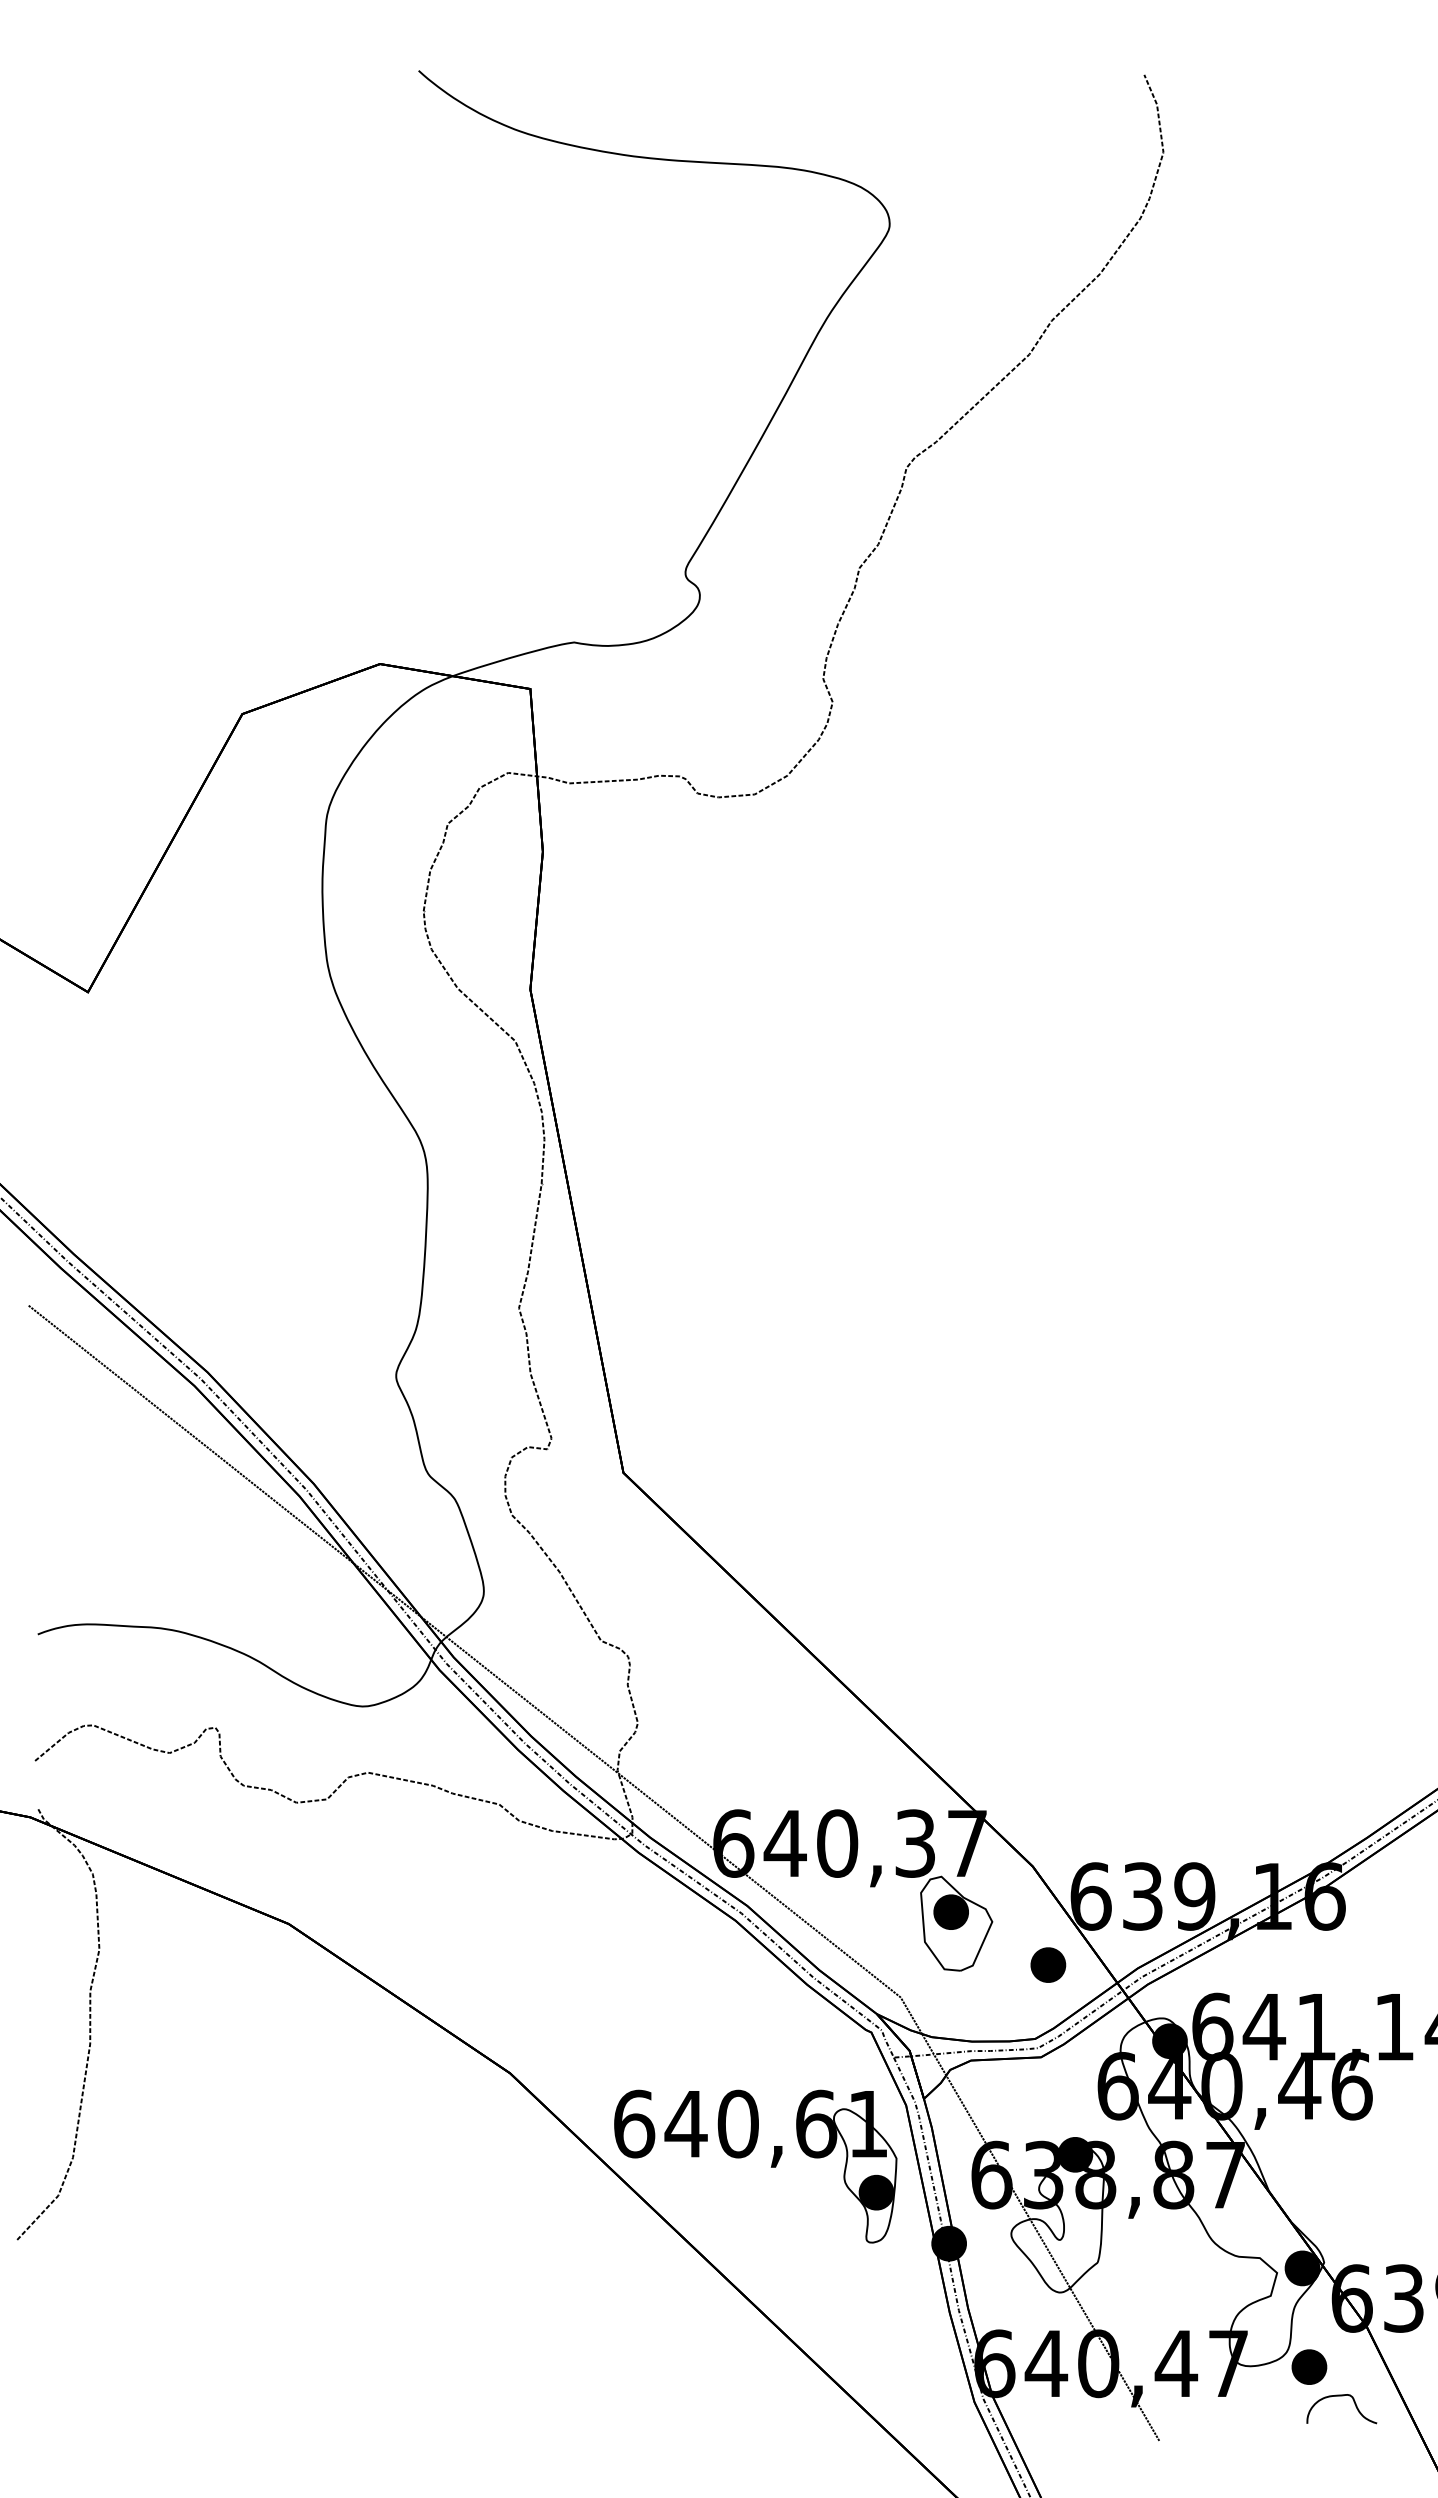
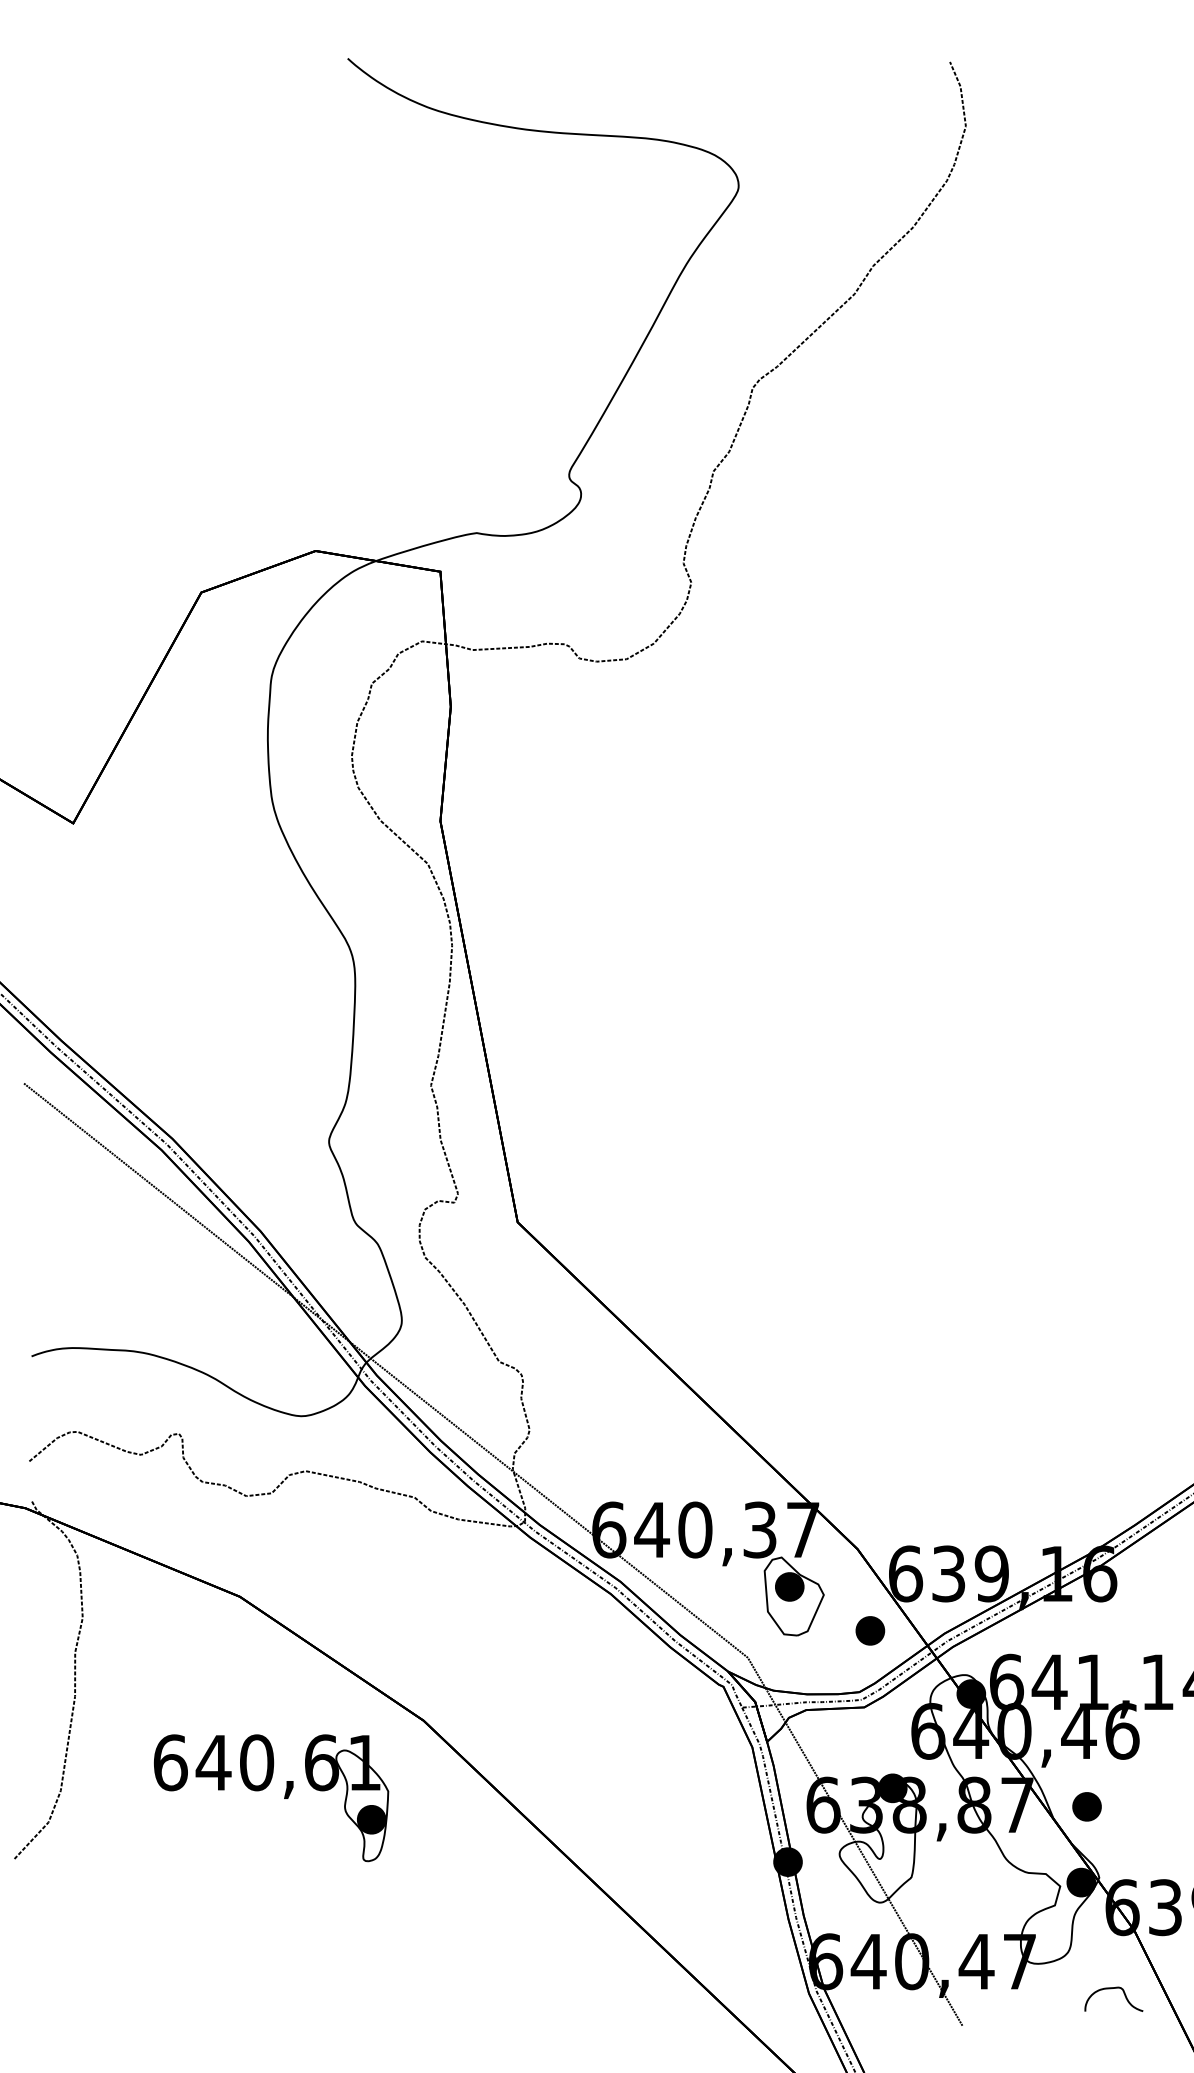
part: (748, 2155) -> (265, 1788), moved
part: (1309, 2366) -> (1087, 1806), moved

